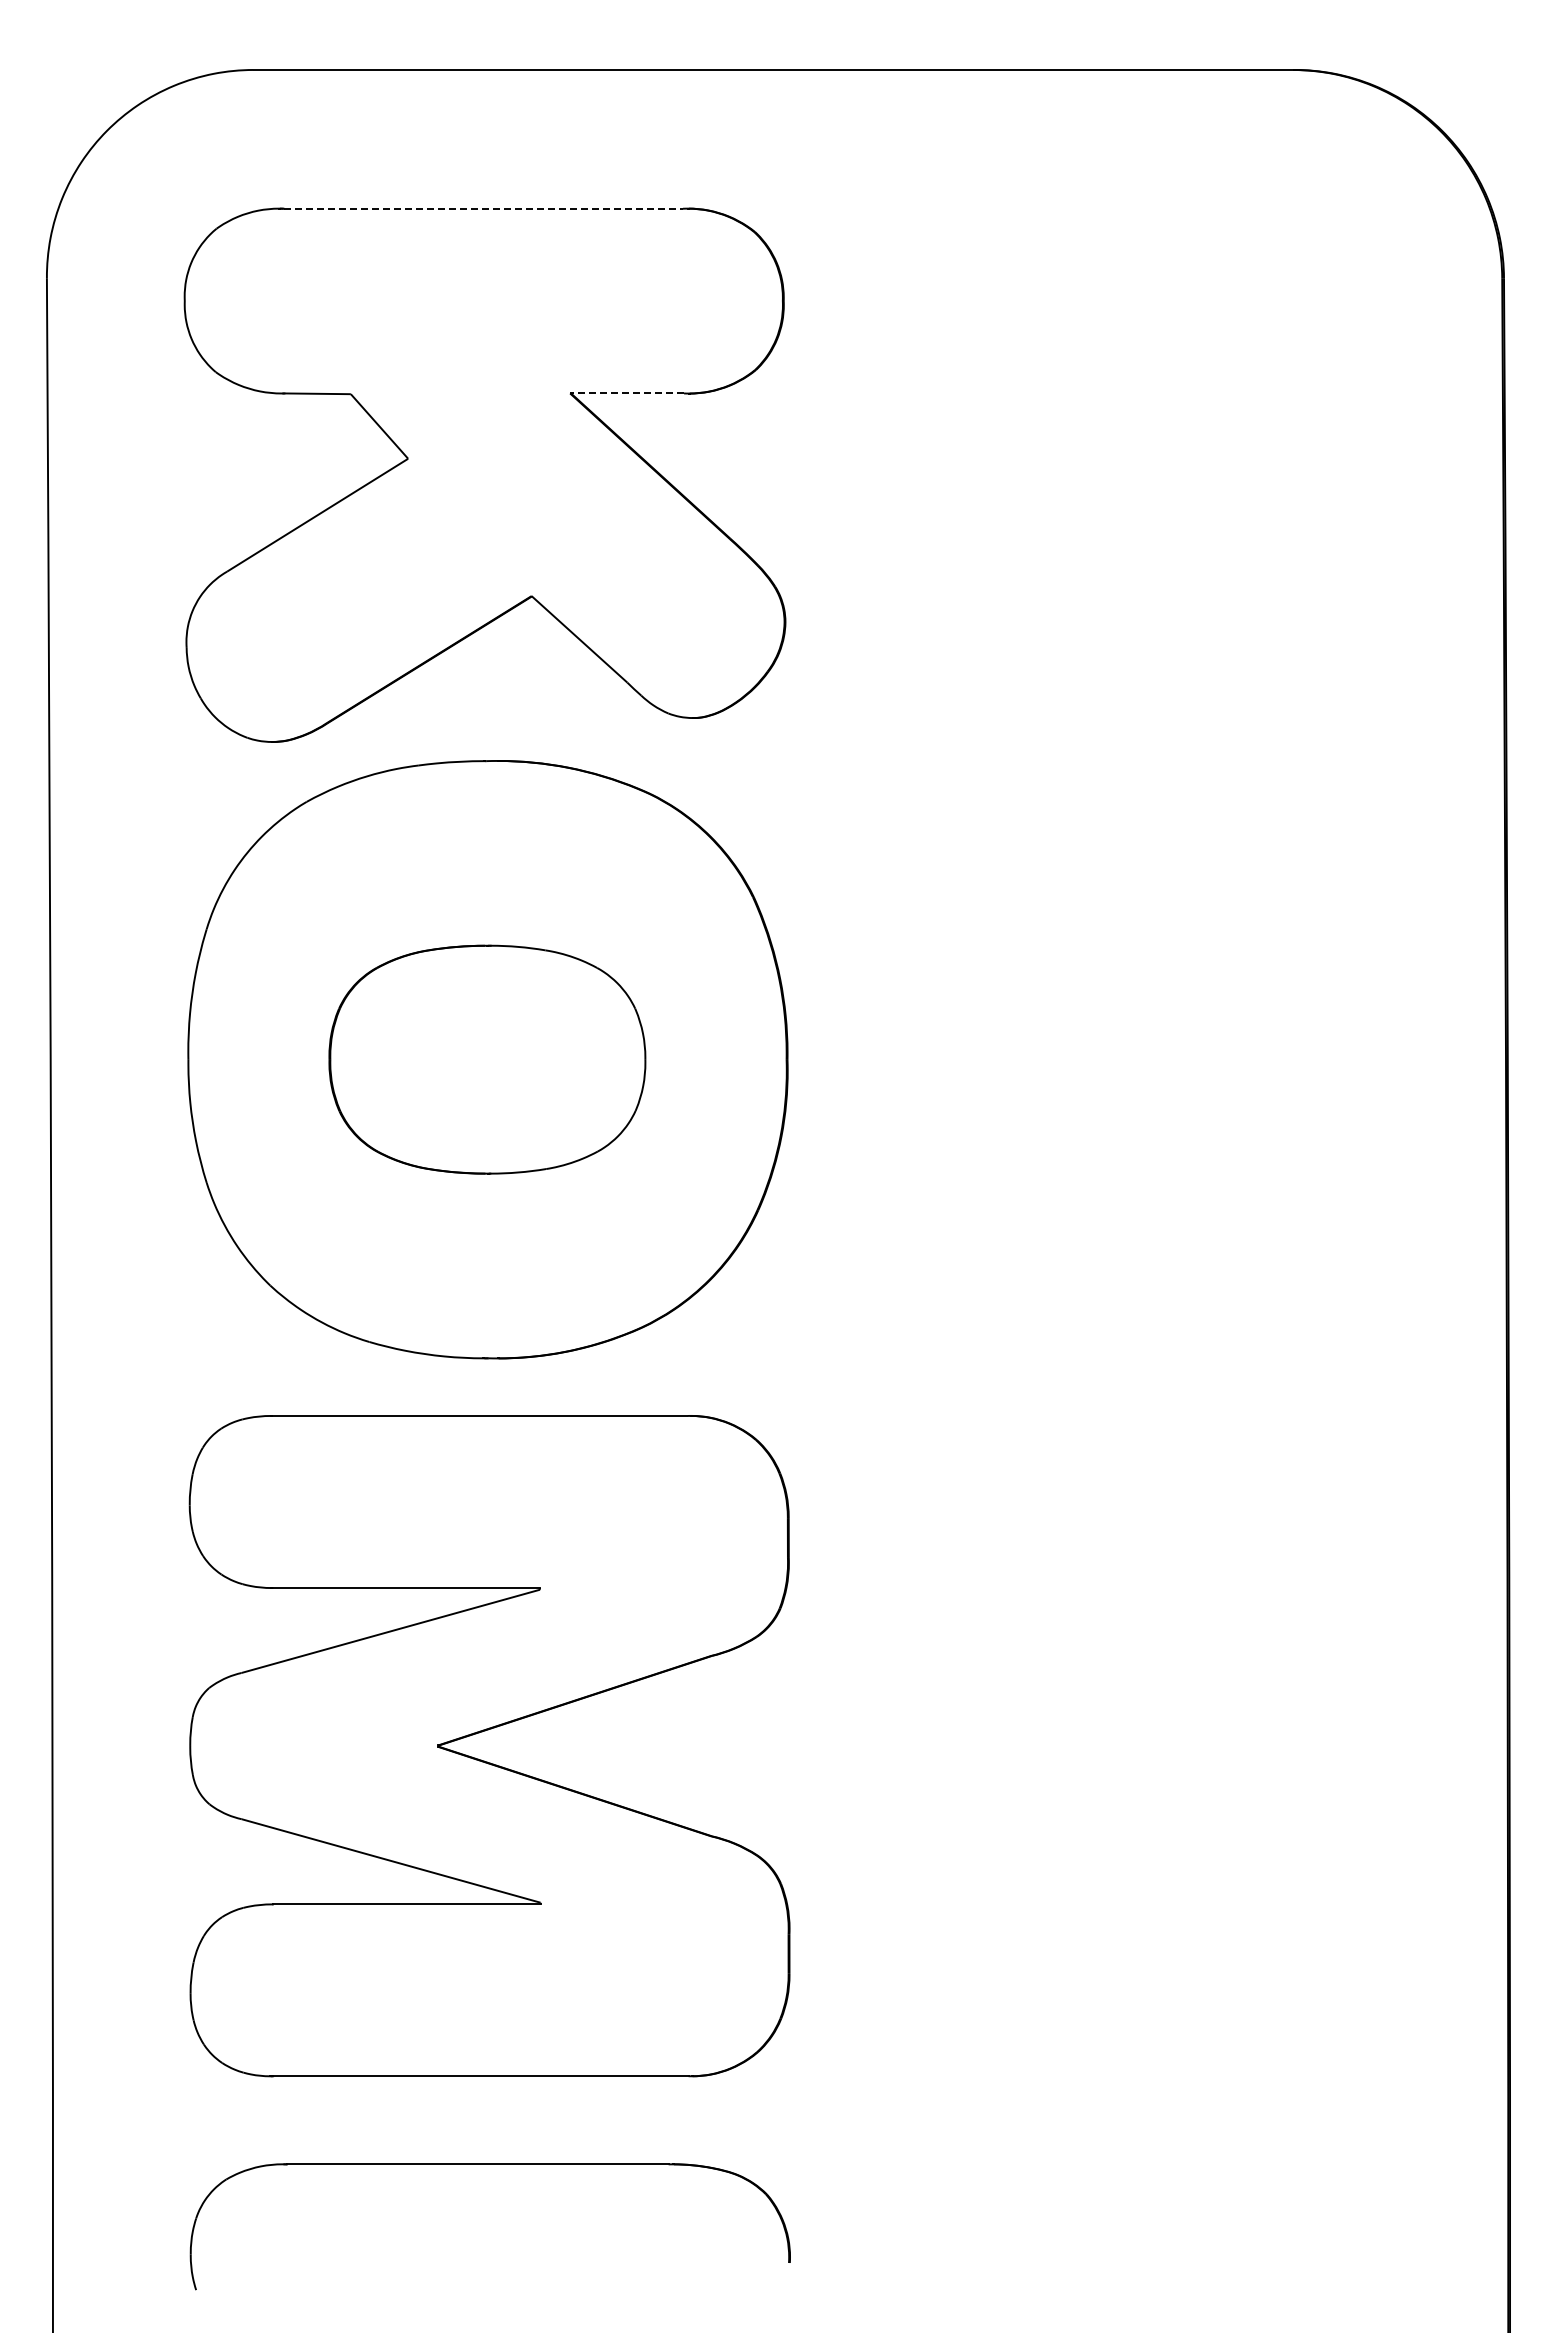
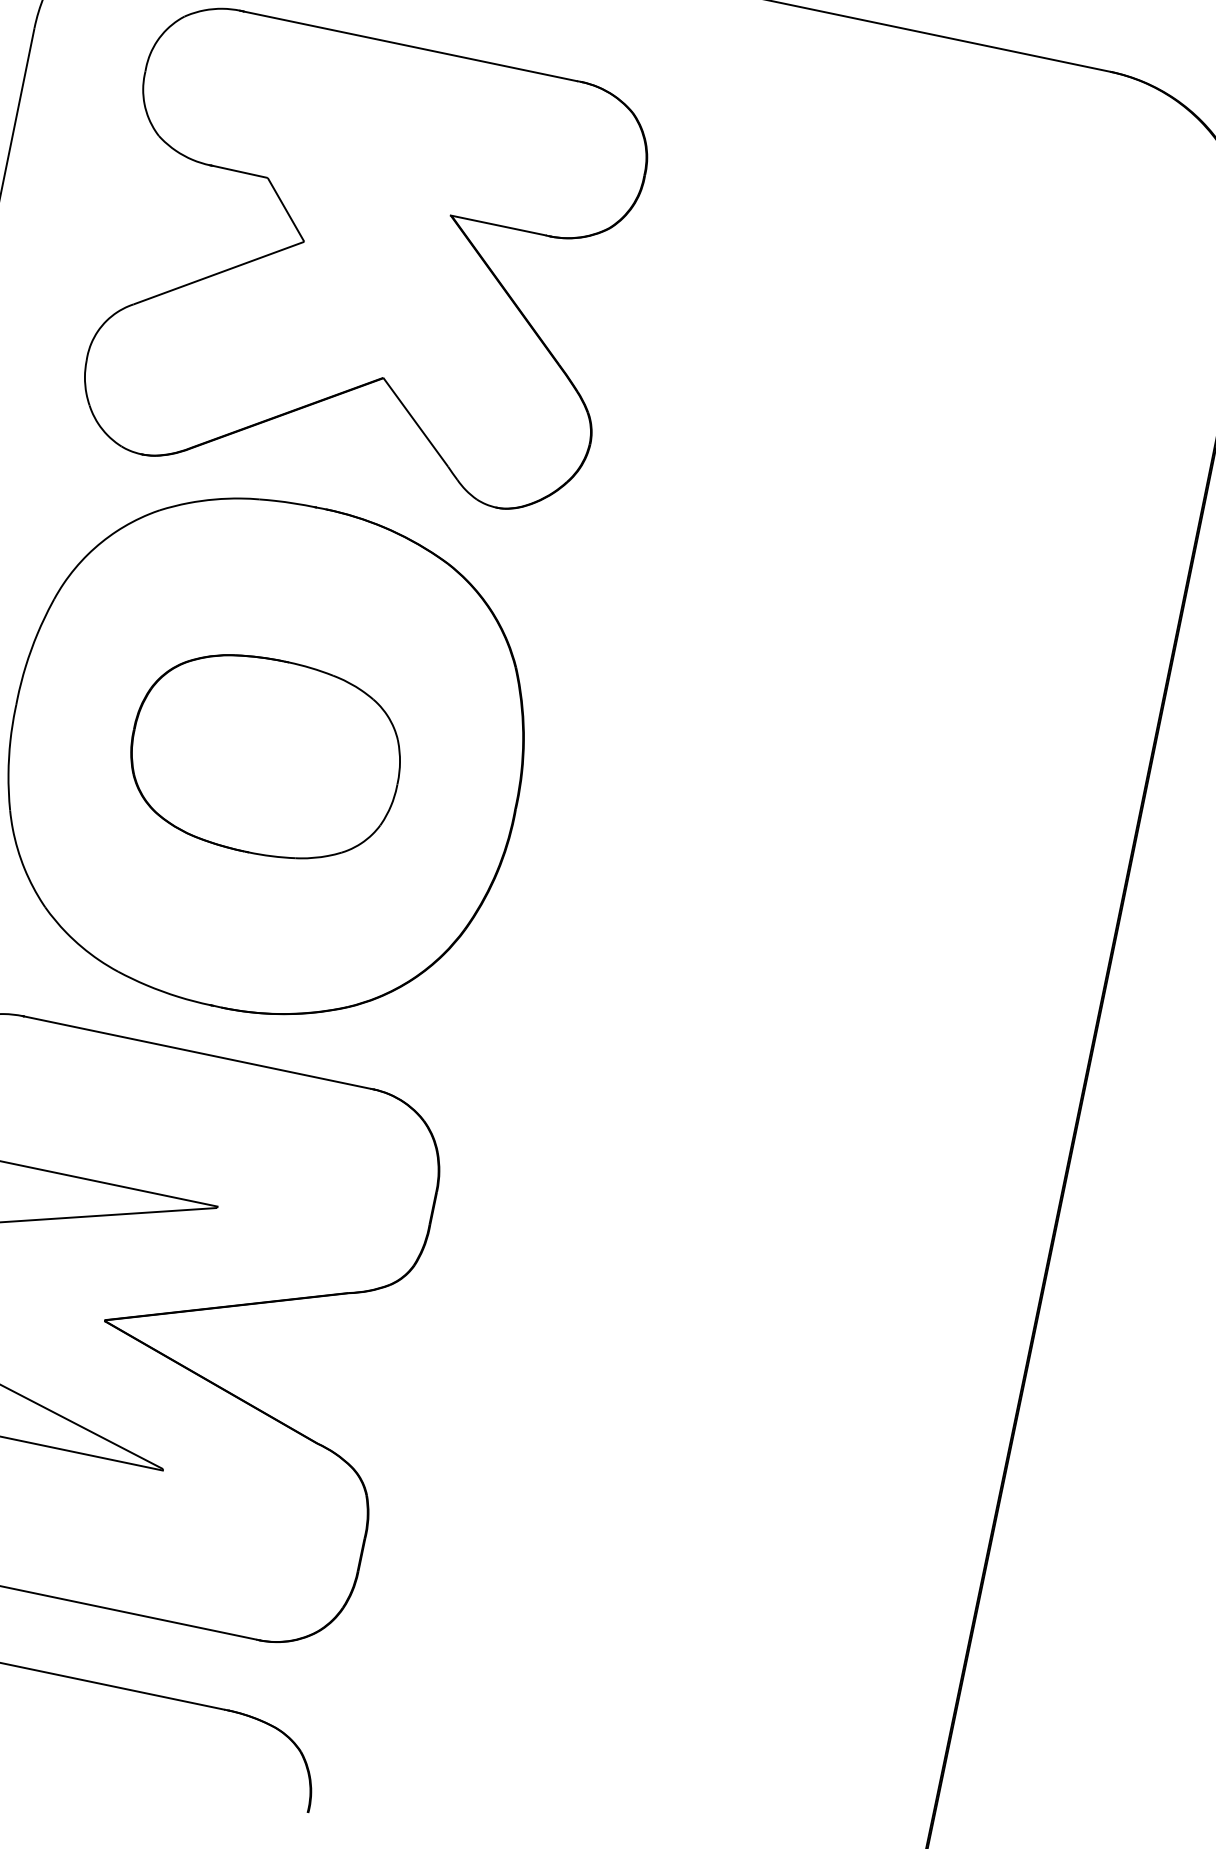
line: (483, 208) -> (410, 46), dashed -> solid
line: (627, 393) -> (498, 225), dashed -> solid

